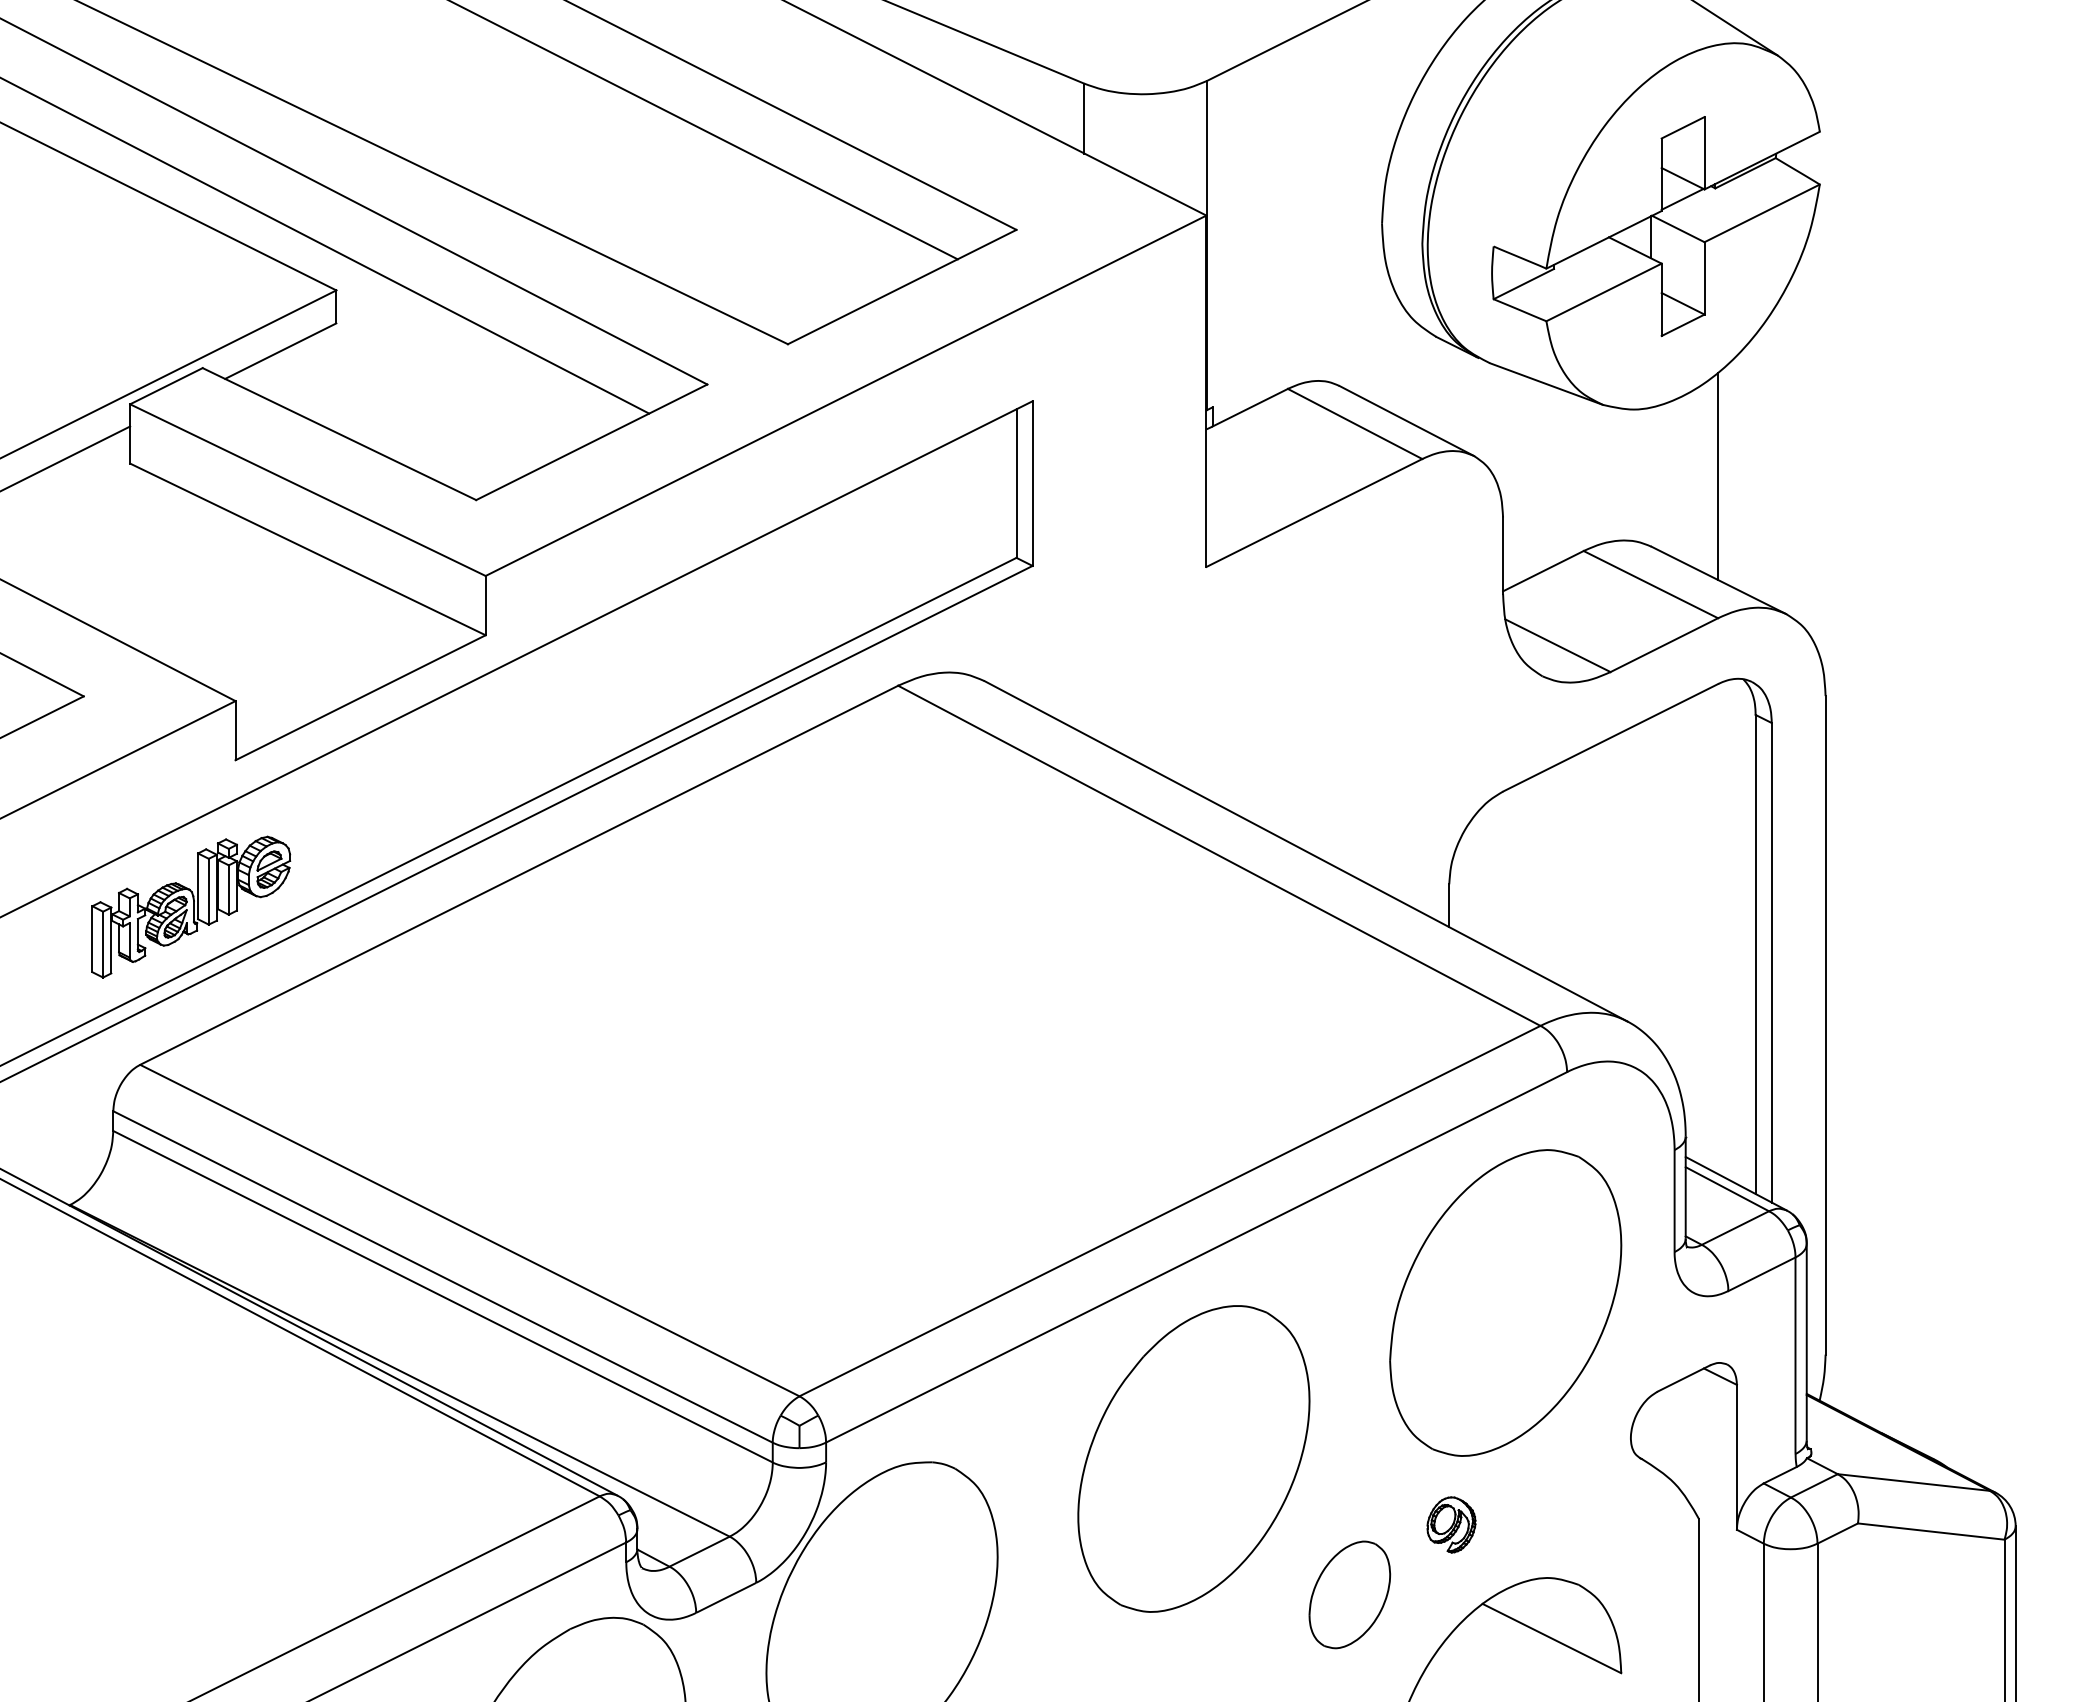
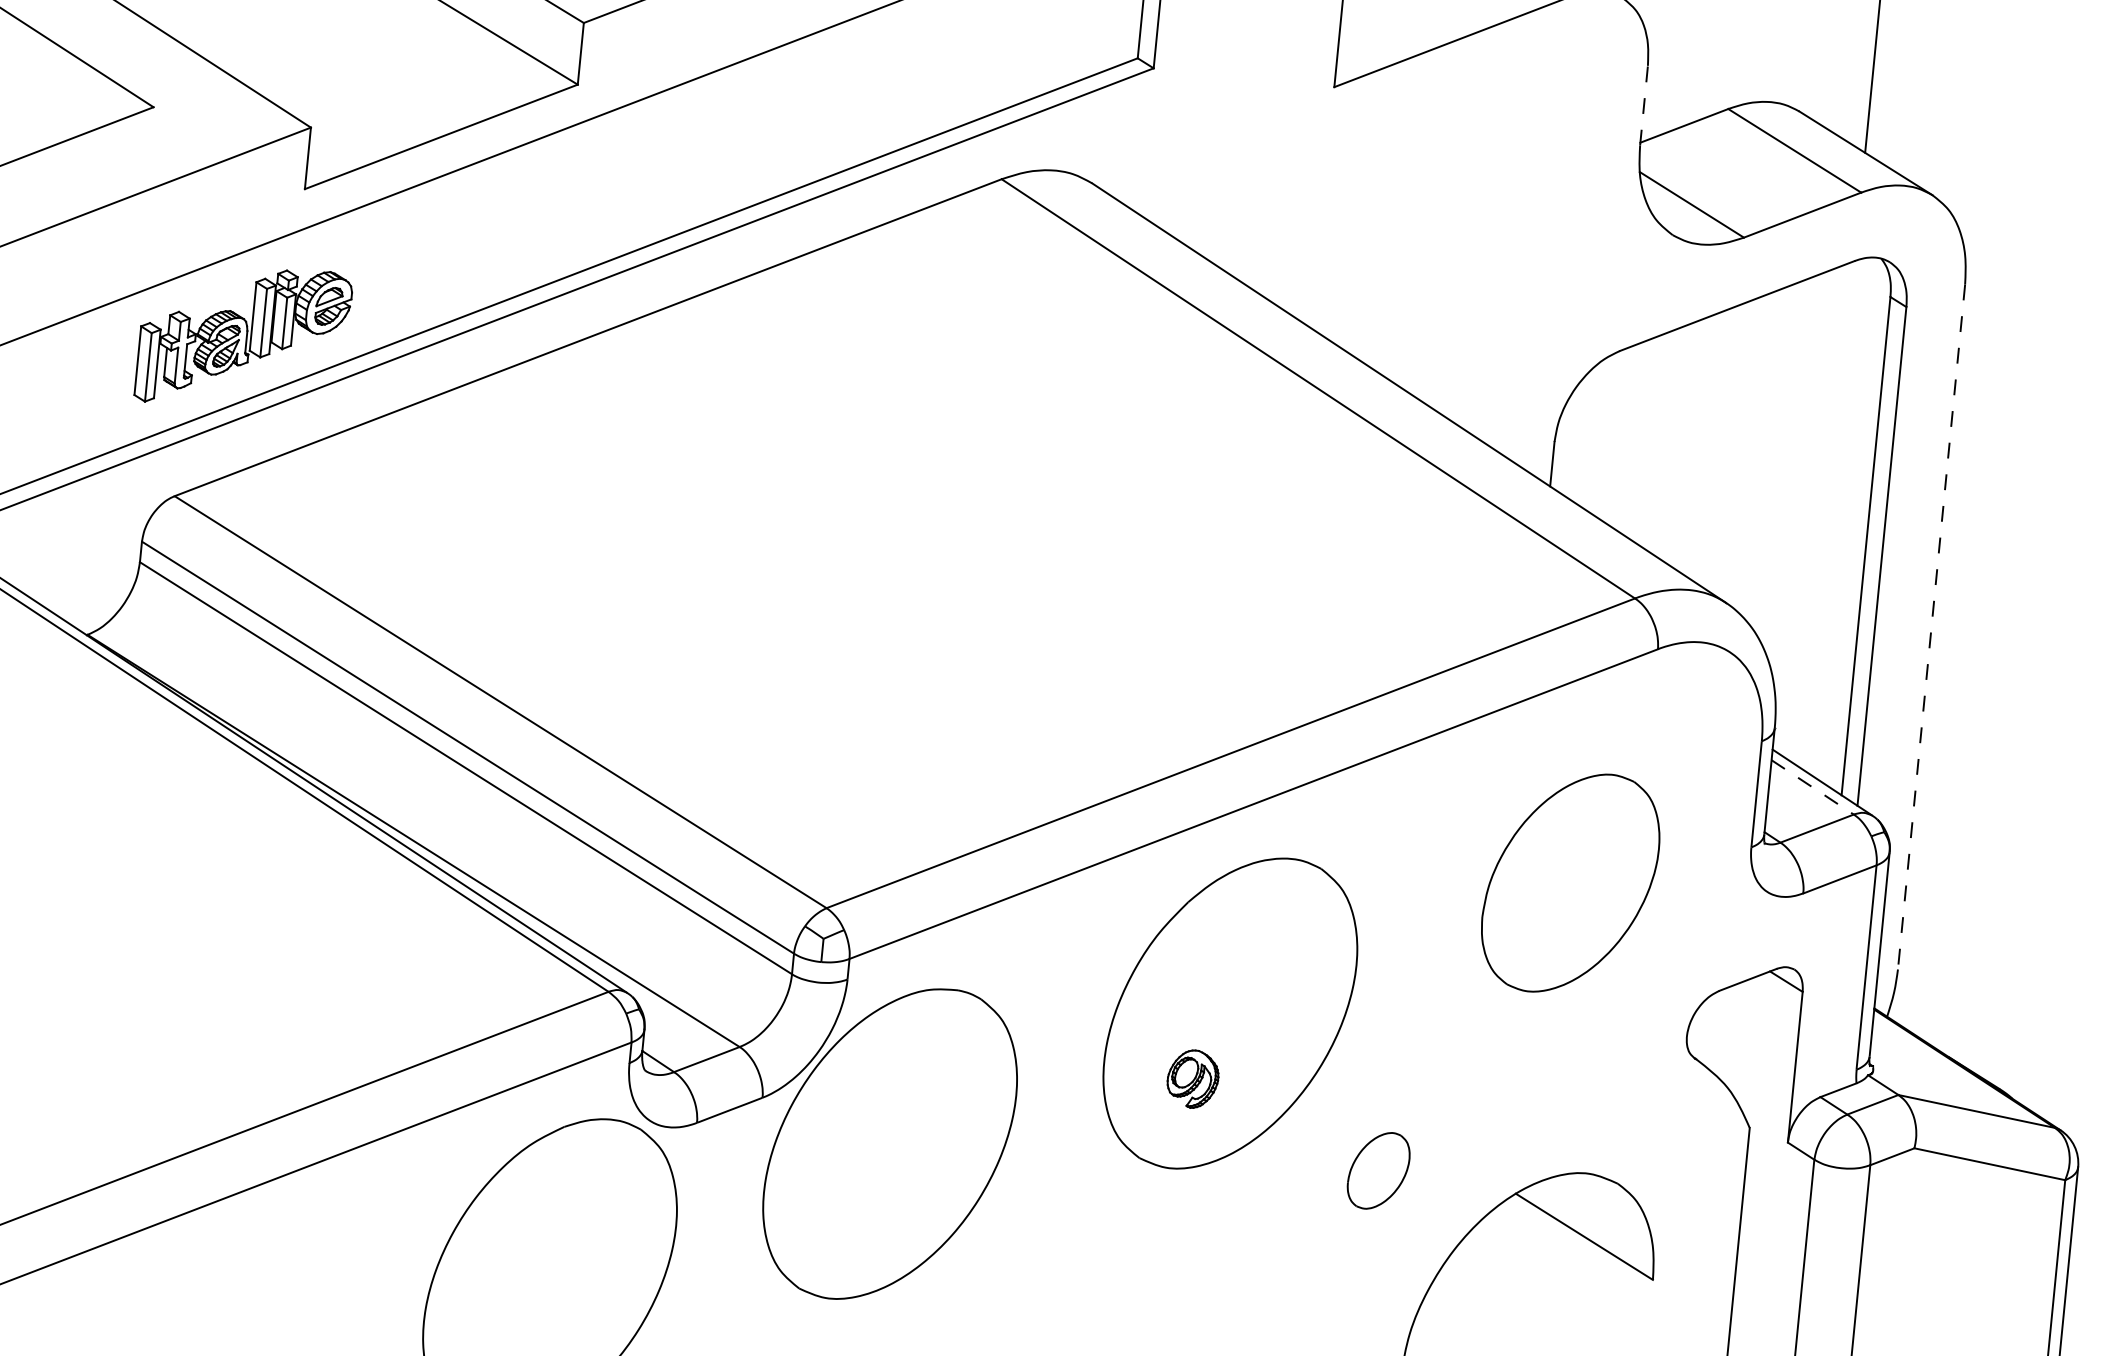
line: (1503, 555) -> (1644, 105), solid -> dashed
line: (1825, 1025) -> (1931, 627), solid -> dashed
line: (1727, 1189) -> (1812, 787), solid -> dashed
part: (1505, 1302) -> (1570, 882), size x0.7
part: (1451, 1524) -> (1193, 1078), moved
part: (1349, 1594) -> (1378, 1170), size x0.7

